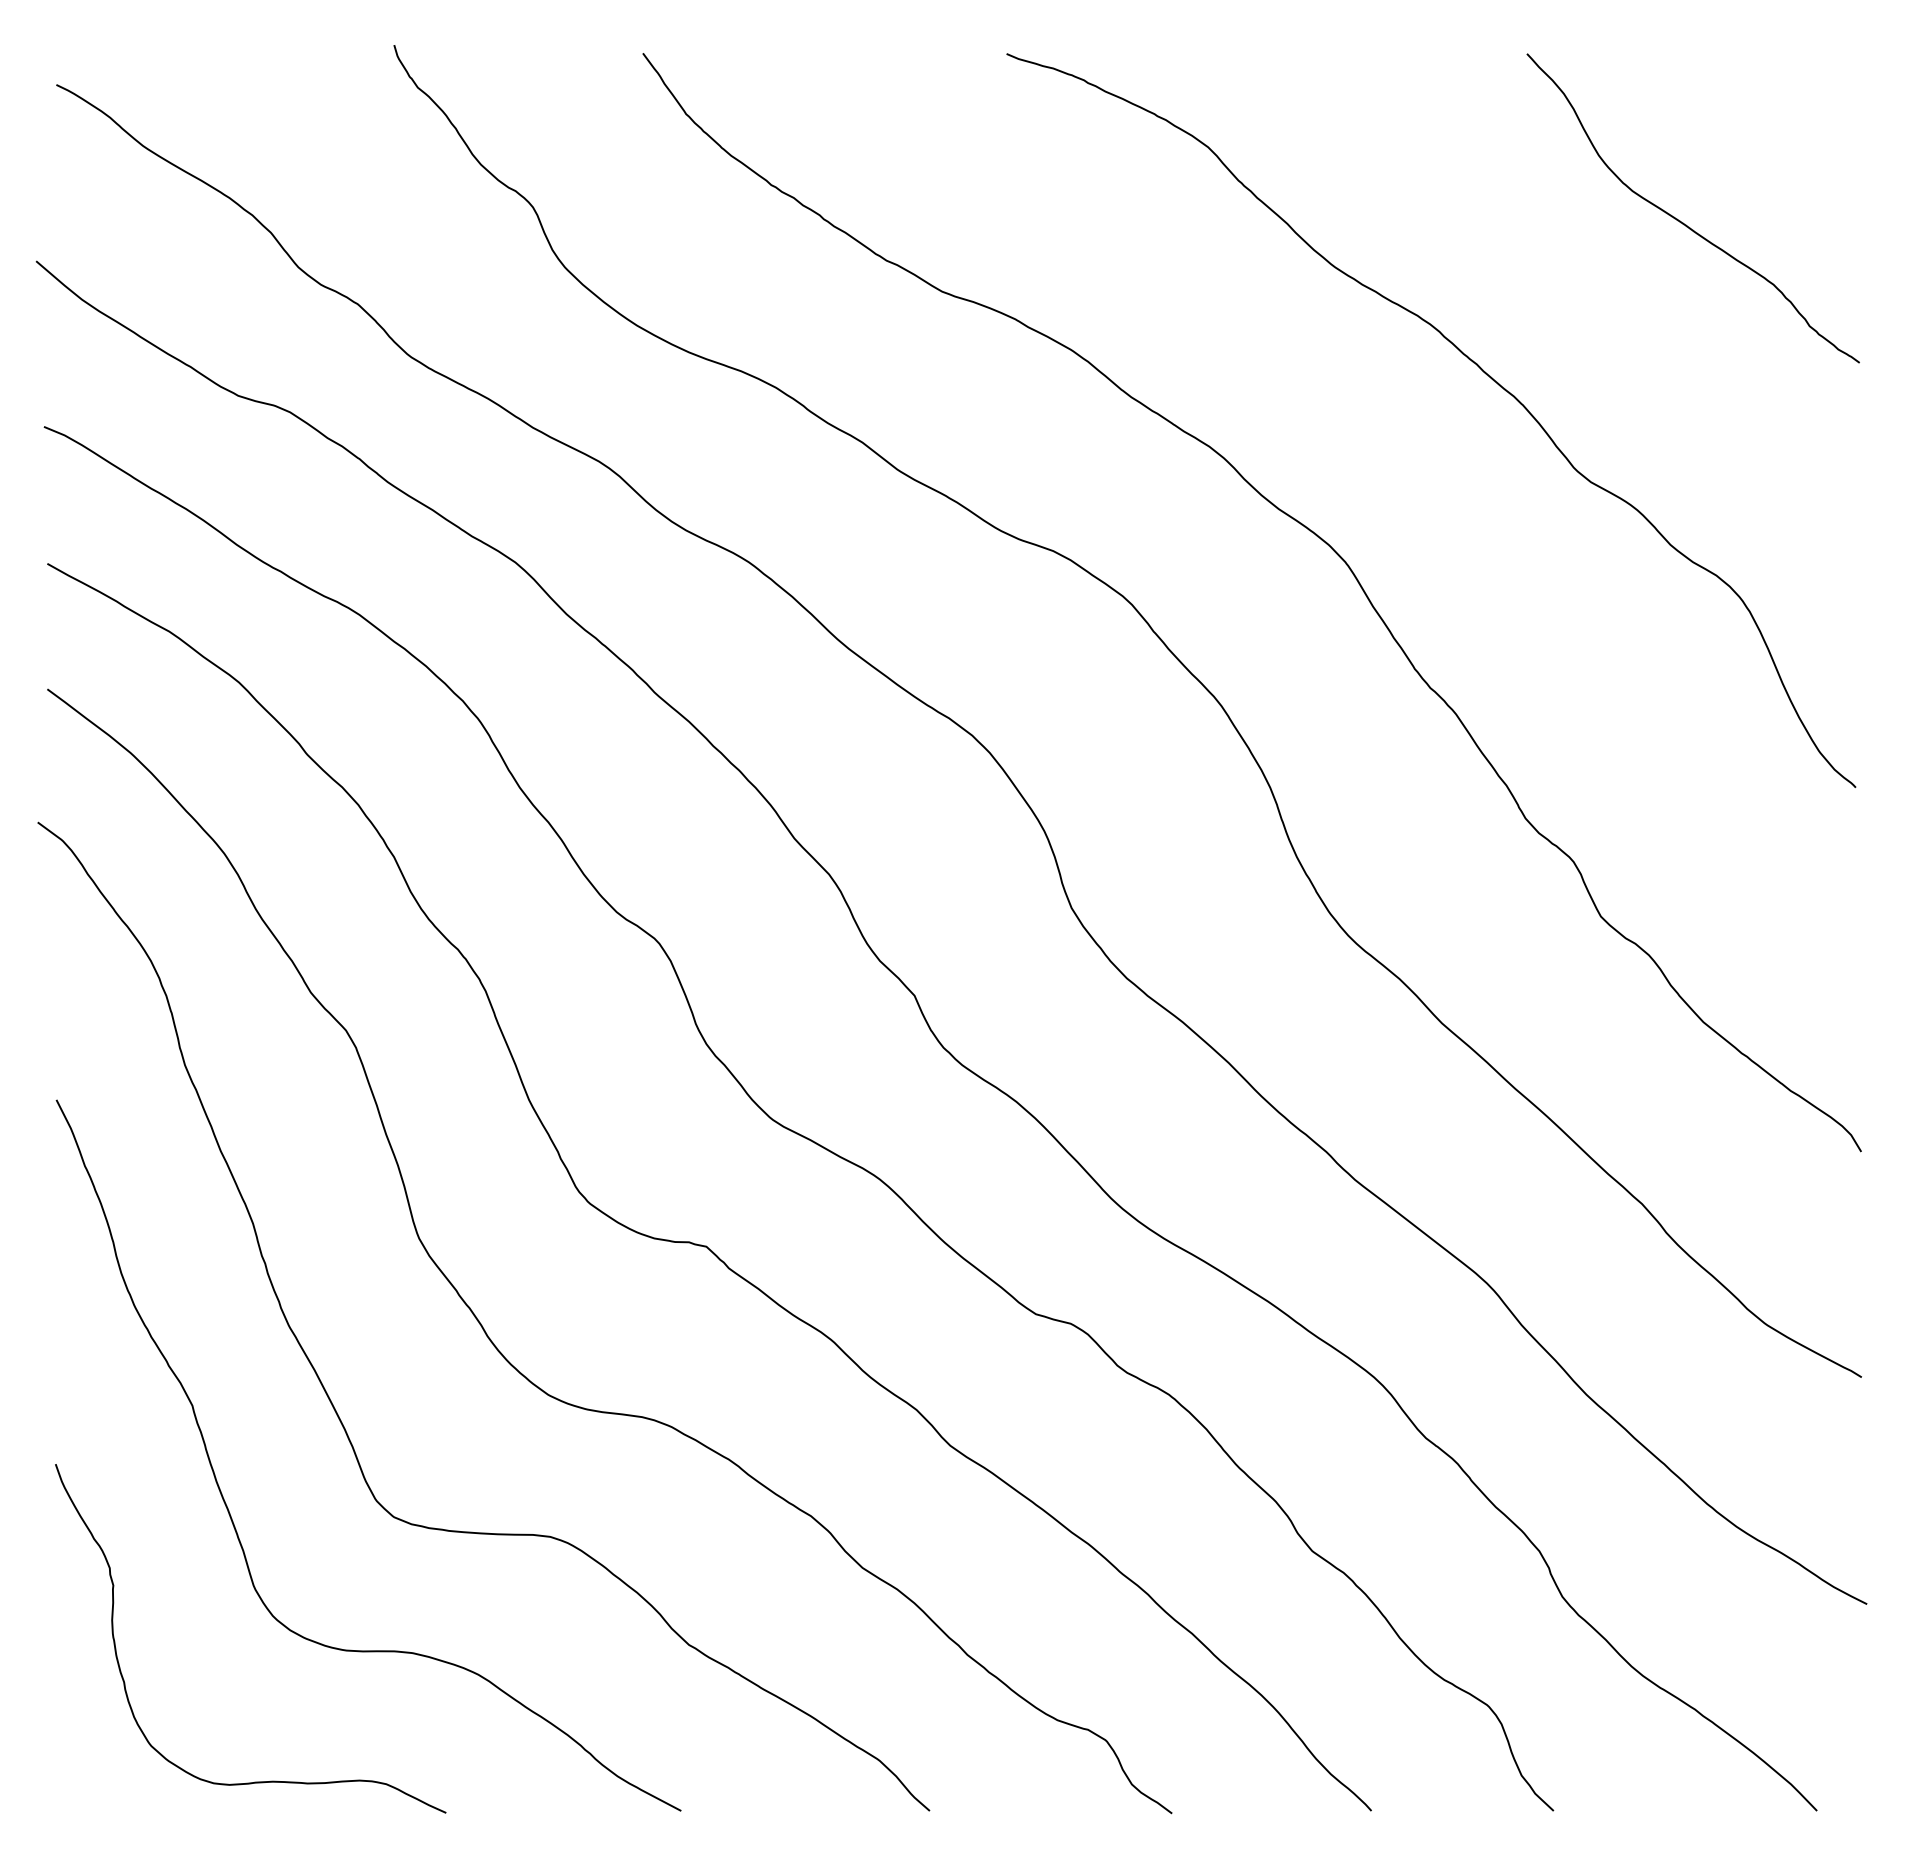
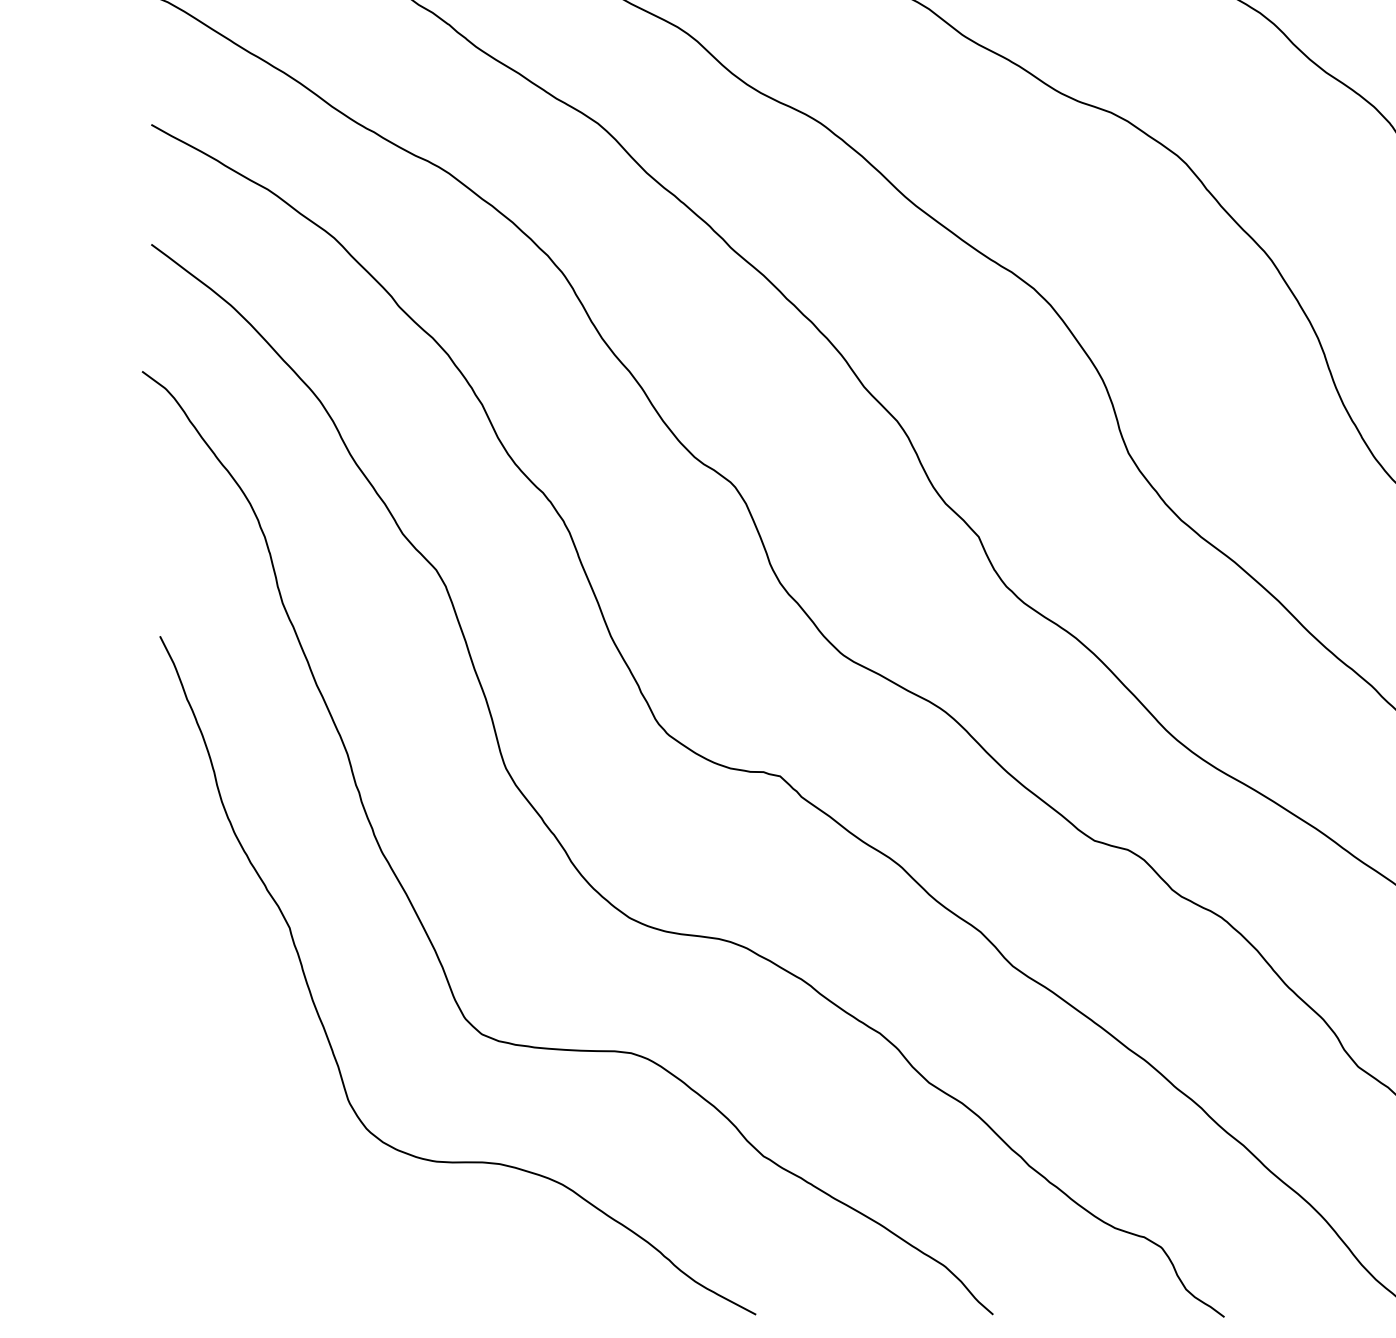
curve: (124, 1679) -> (224, 1189), removed

